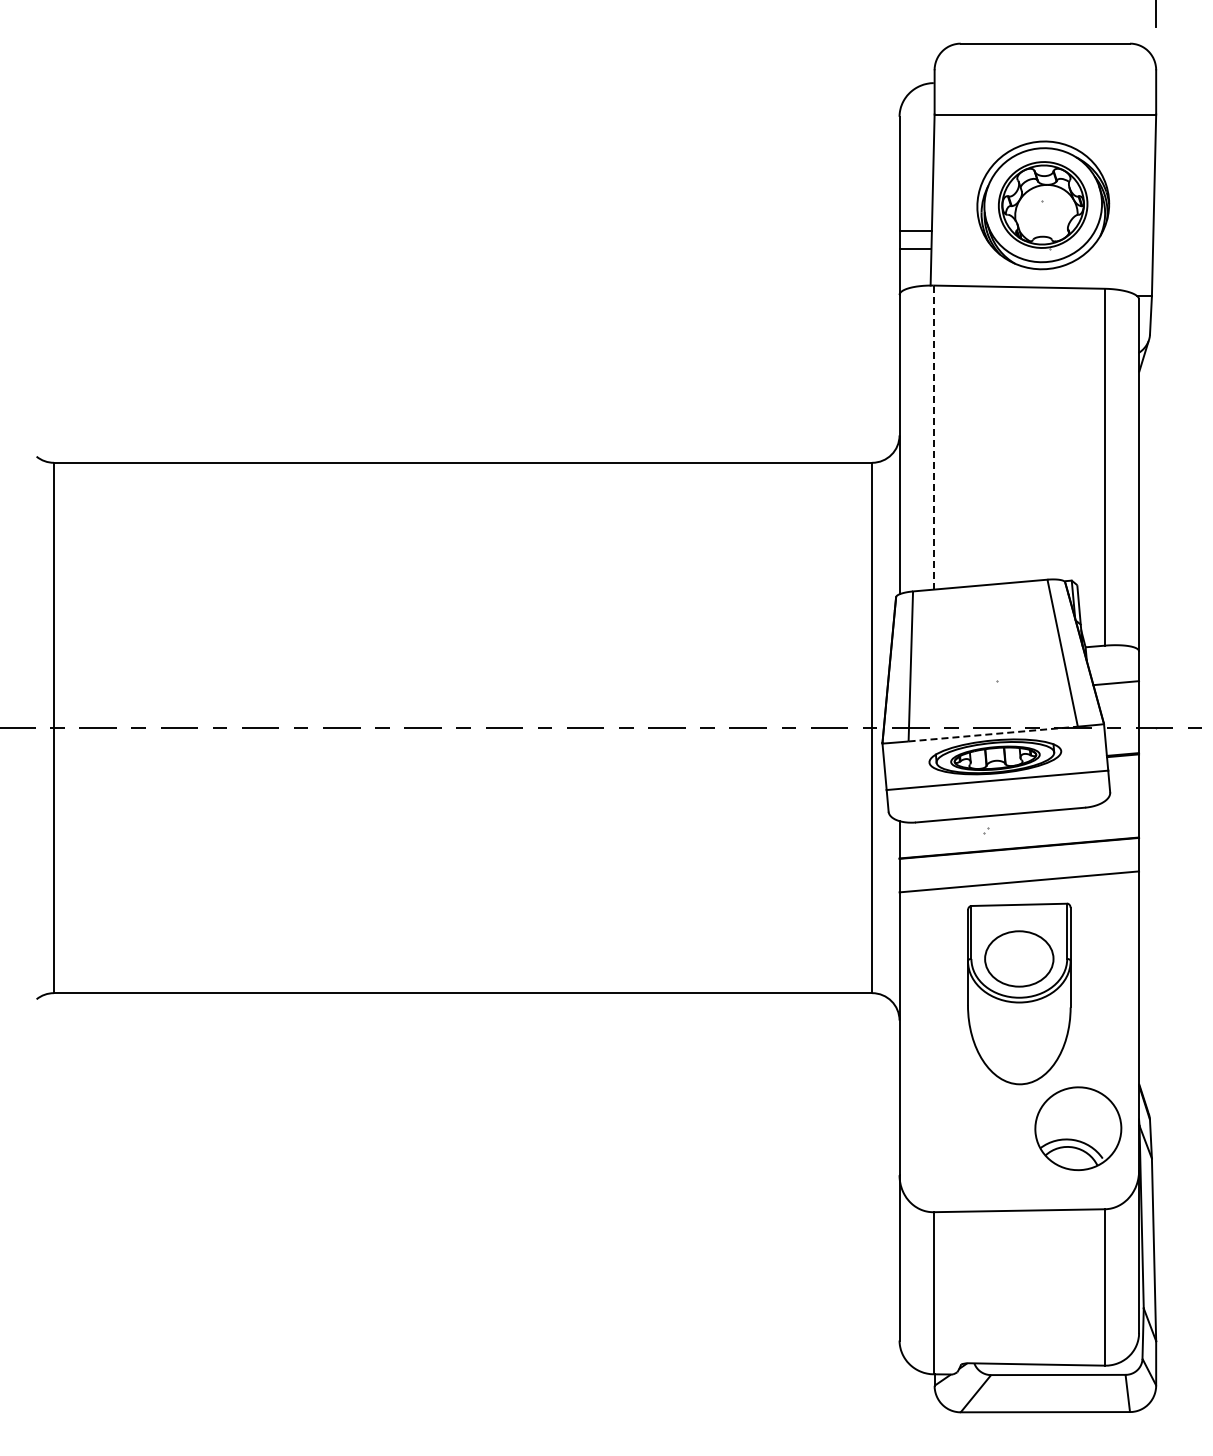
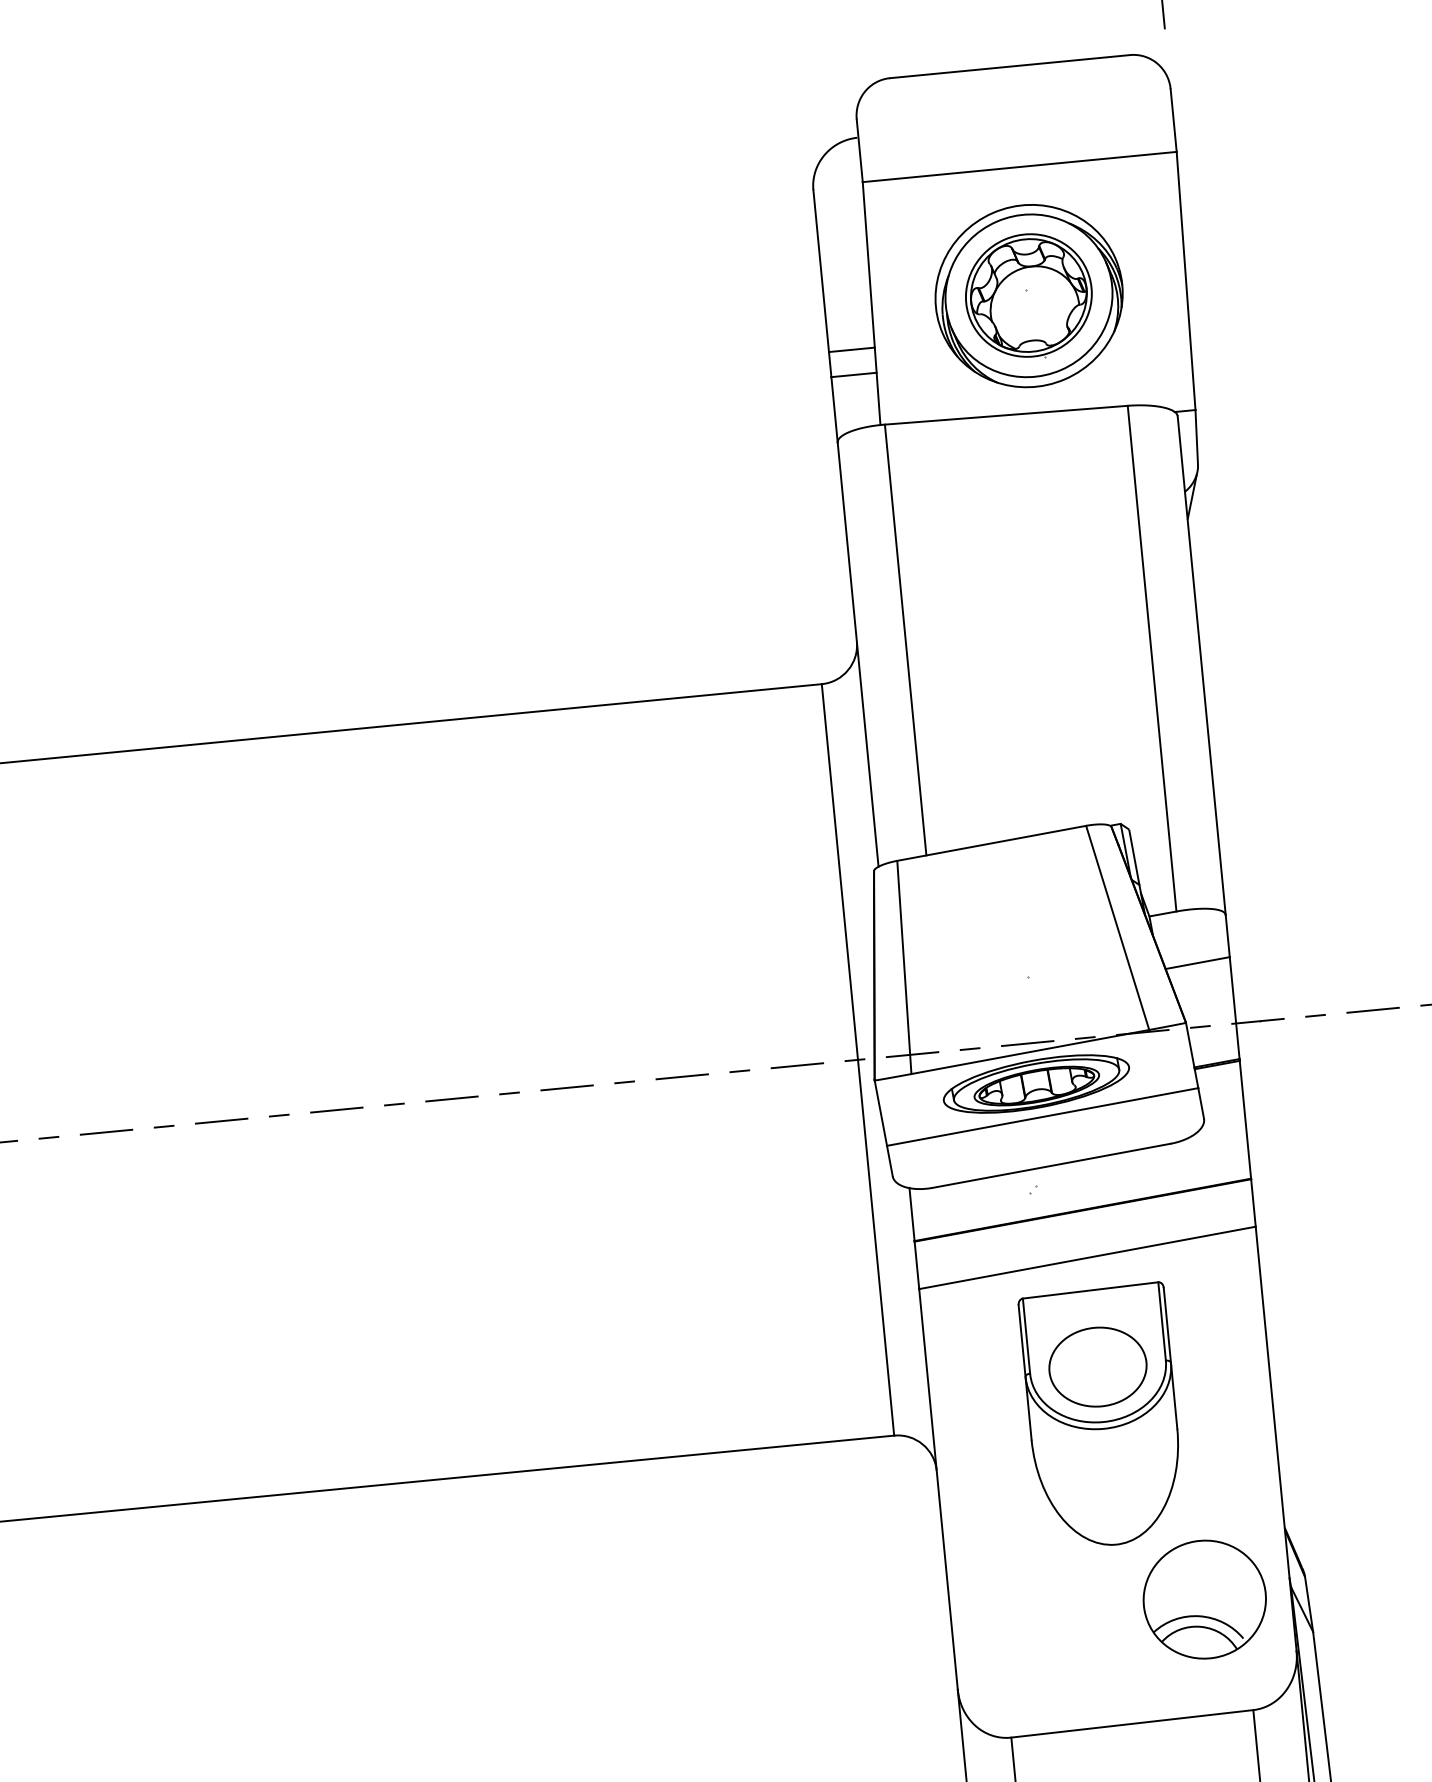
line: (933, 438) -> (905, 641), dashed -> solid
line: (993, 734) -> (1030, 1052), dashed -> solid

